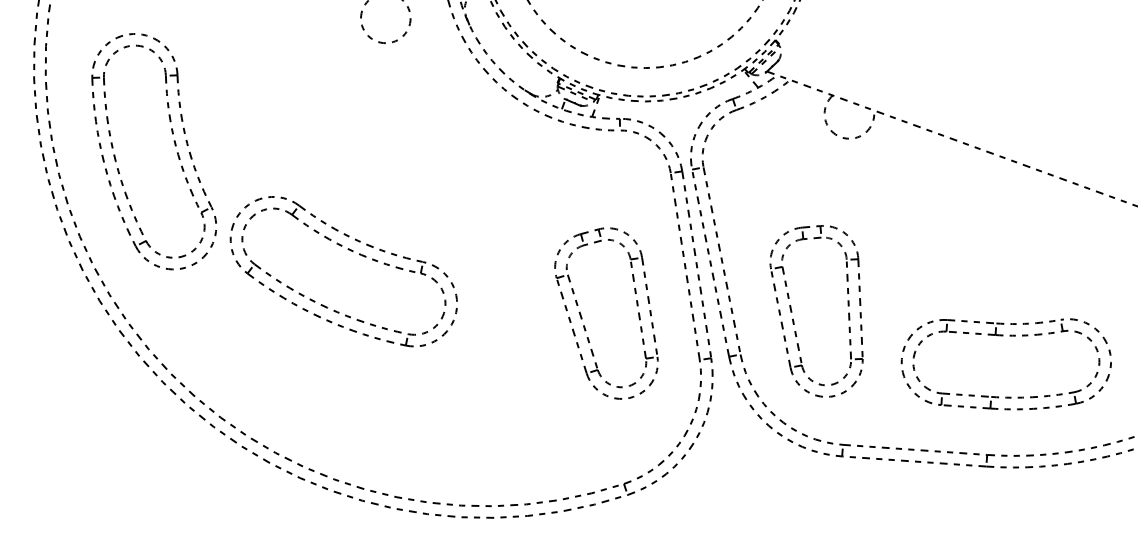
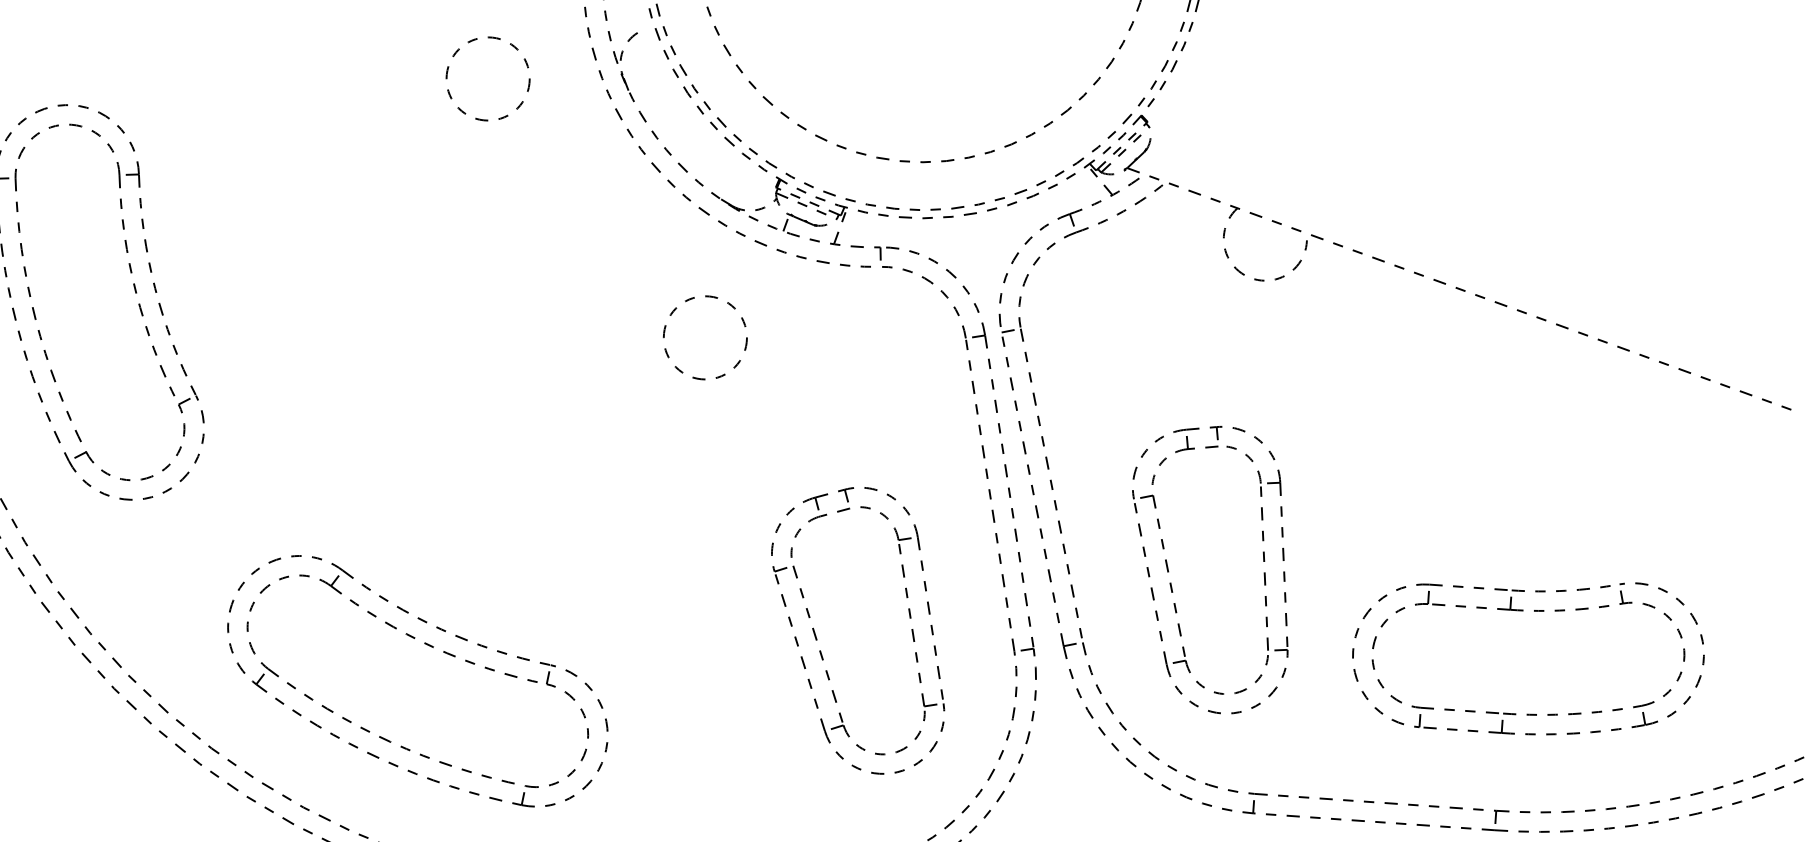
circle: (515, 172) -> (705, 337), added
part: (352, 252) -> (432, 649), moved
part: (582, 317) -> (817, 637), moved

